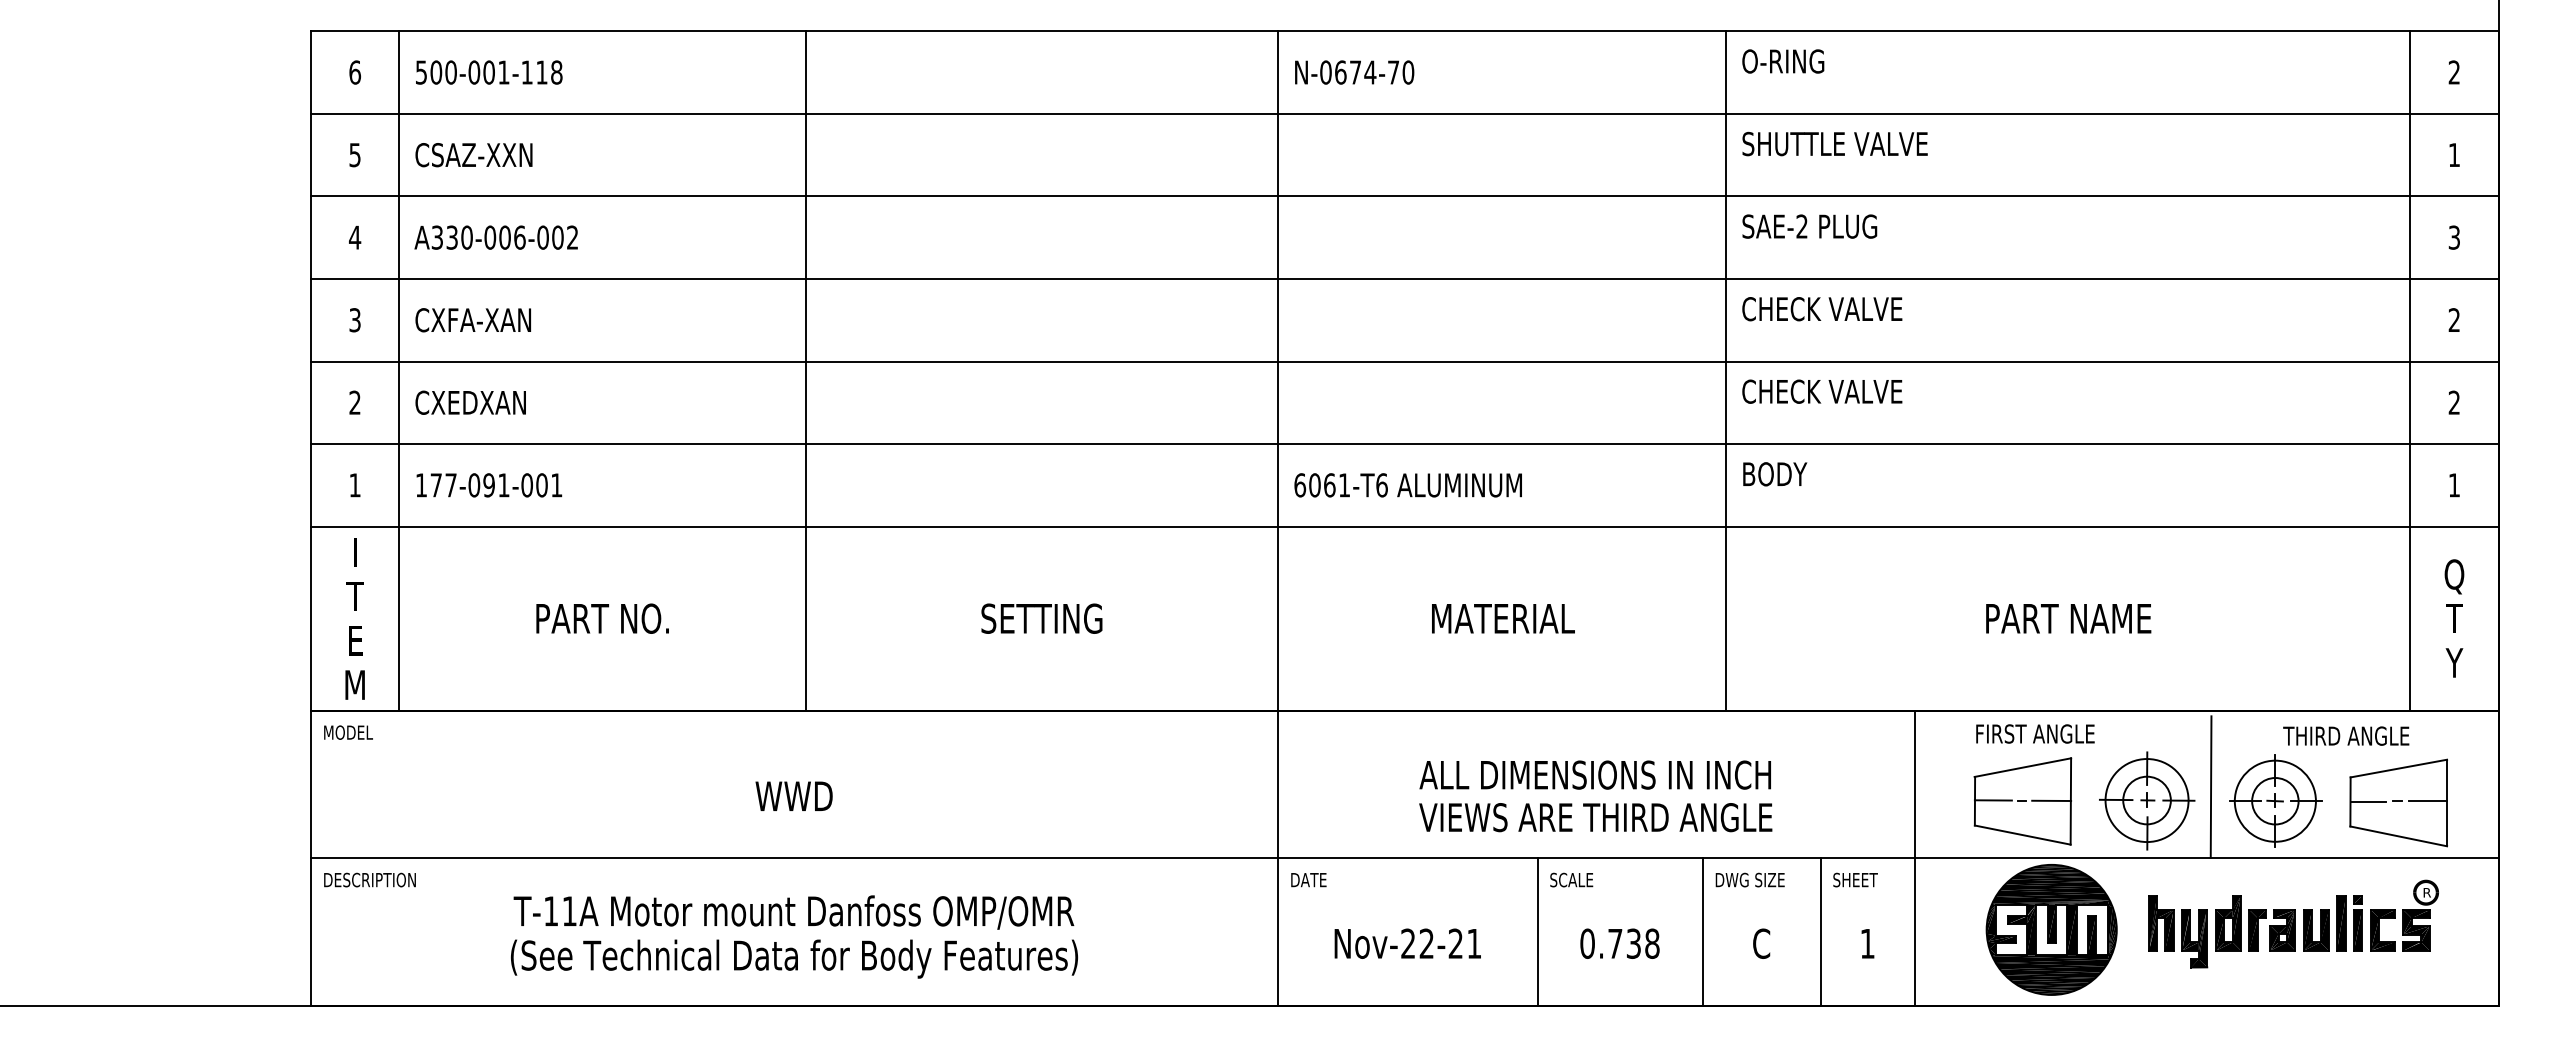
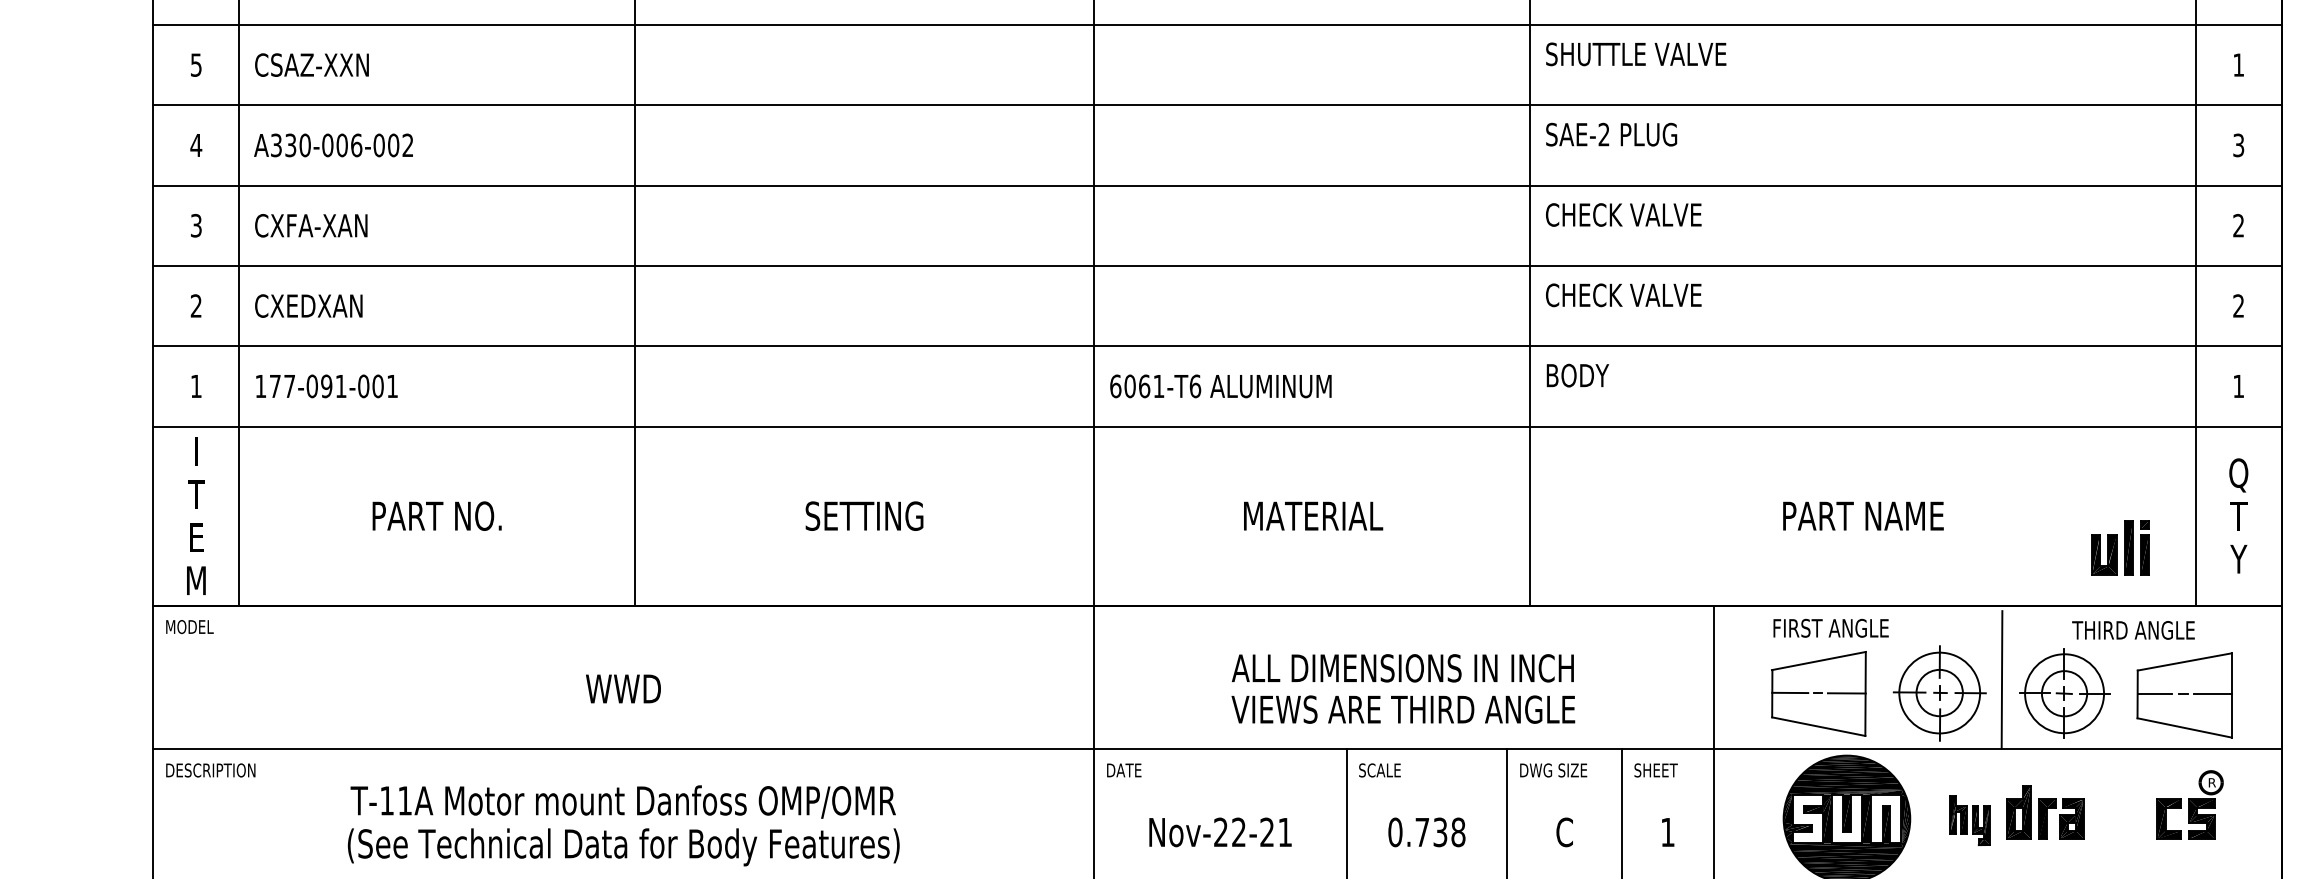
part: (2332, 923) -> (2120, 548), moved
part: (2178, 931) -> (1970, 820), size x0.7

